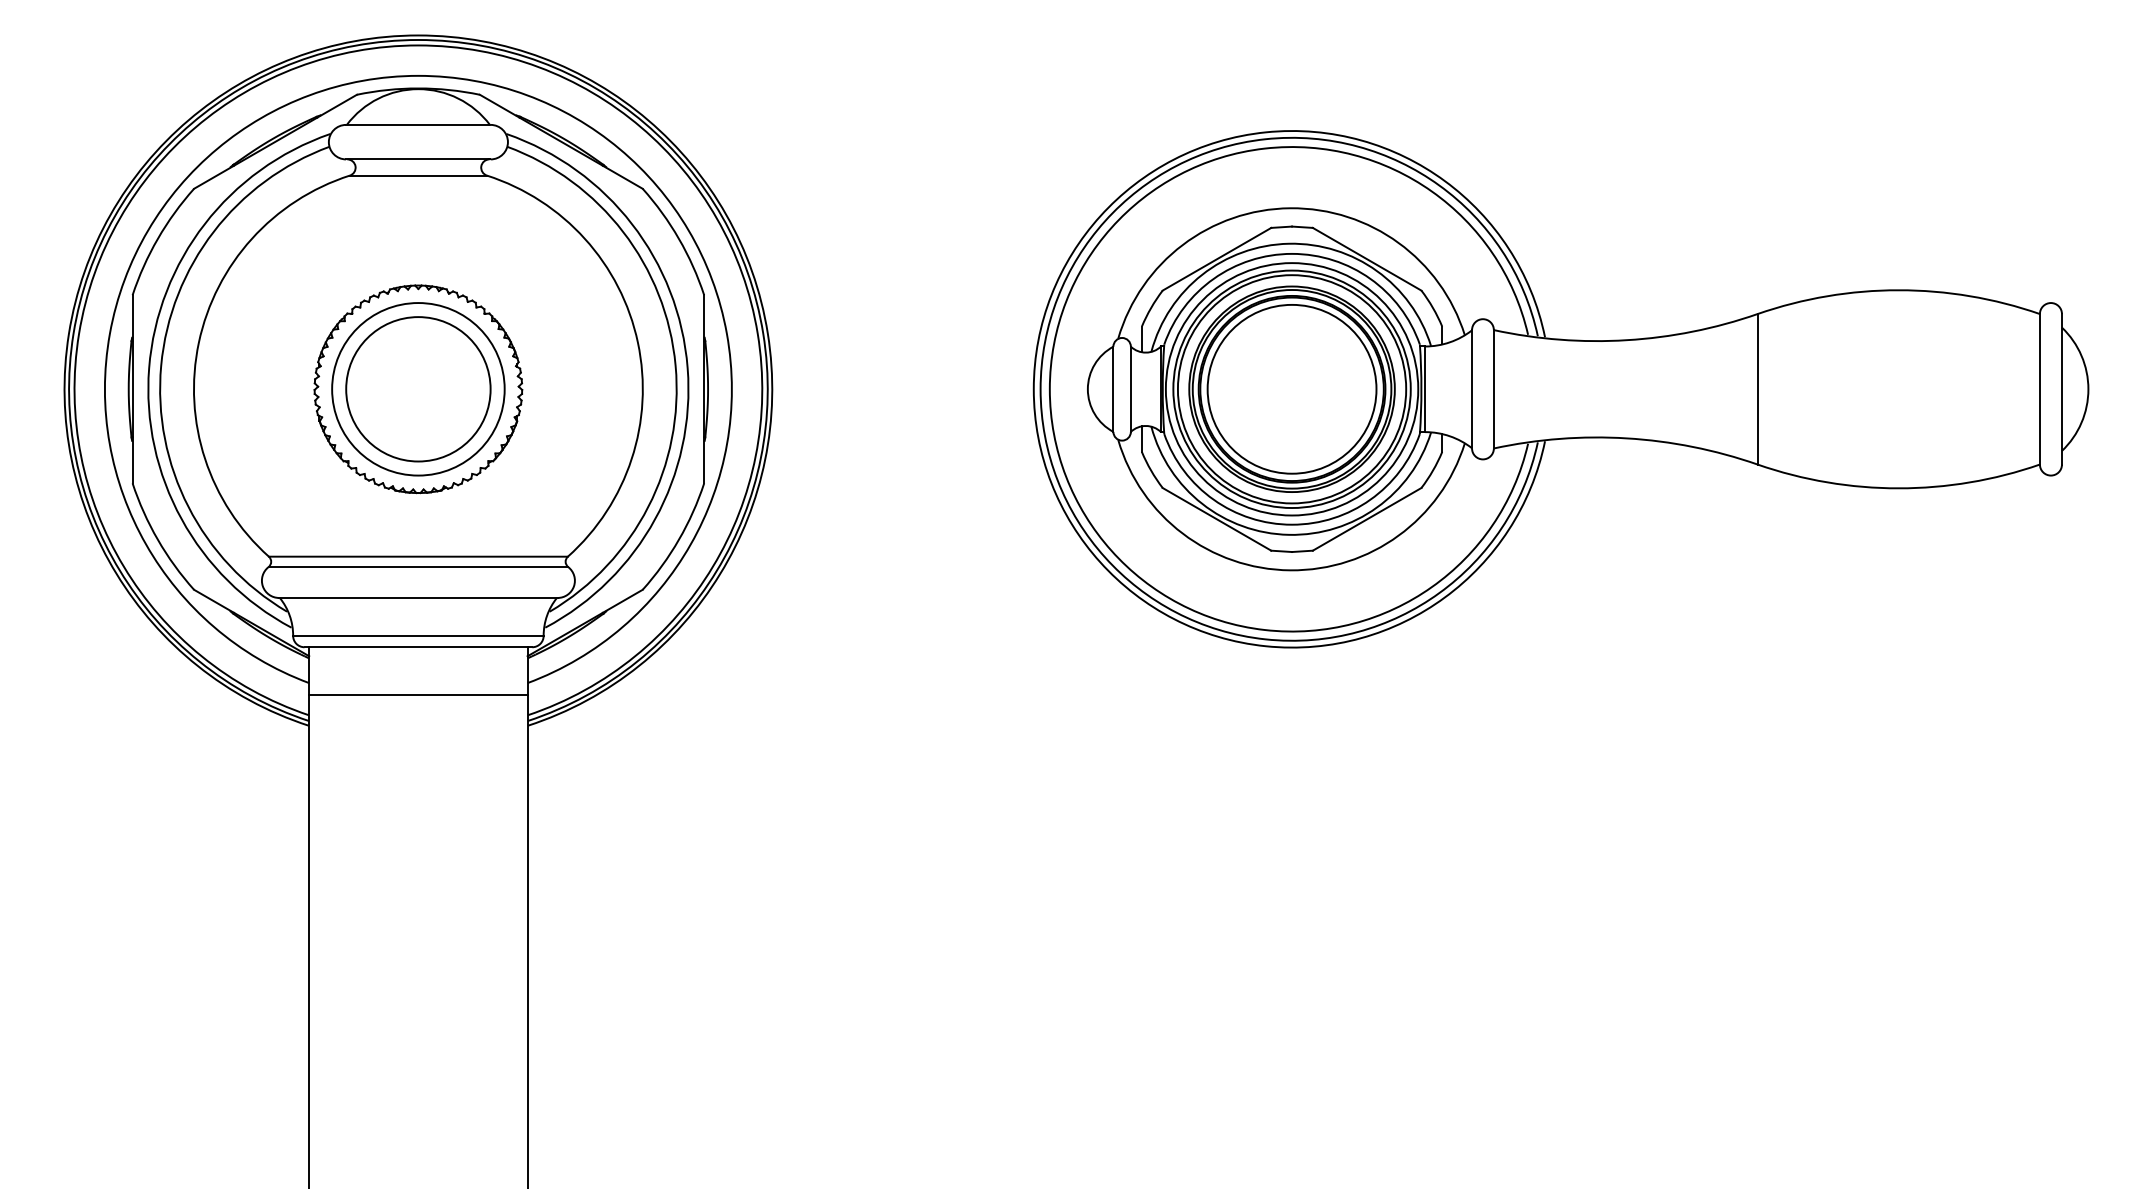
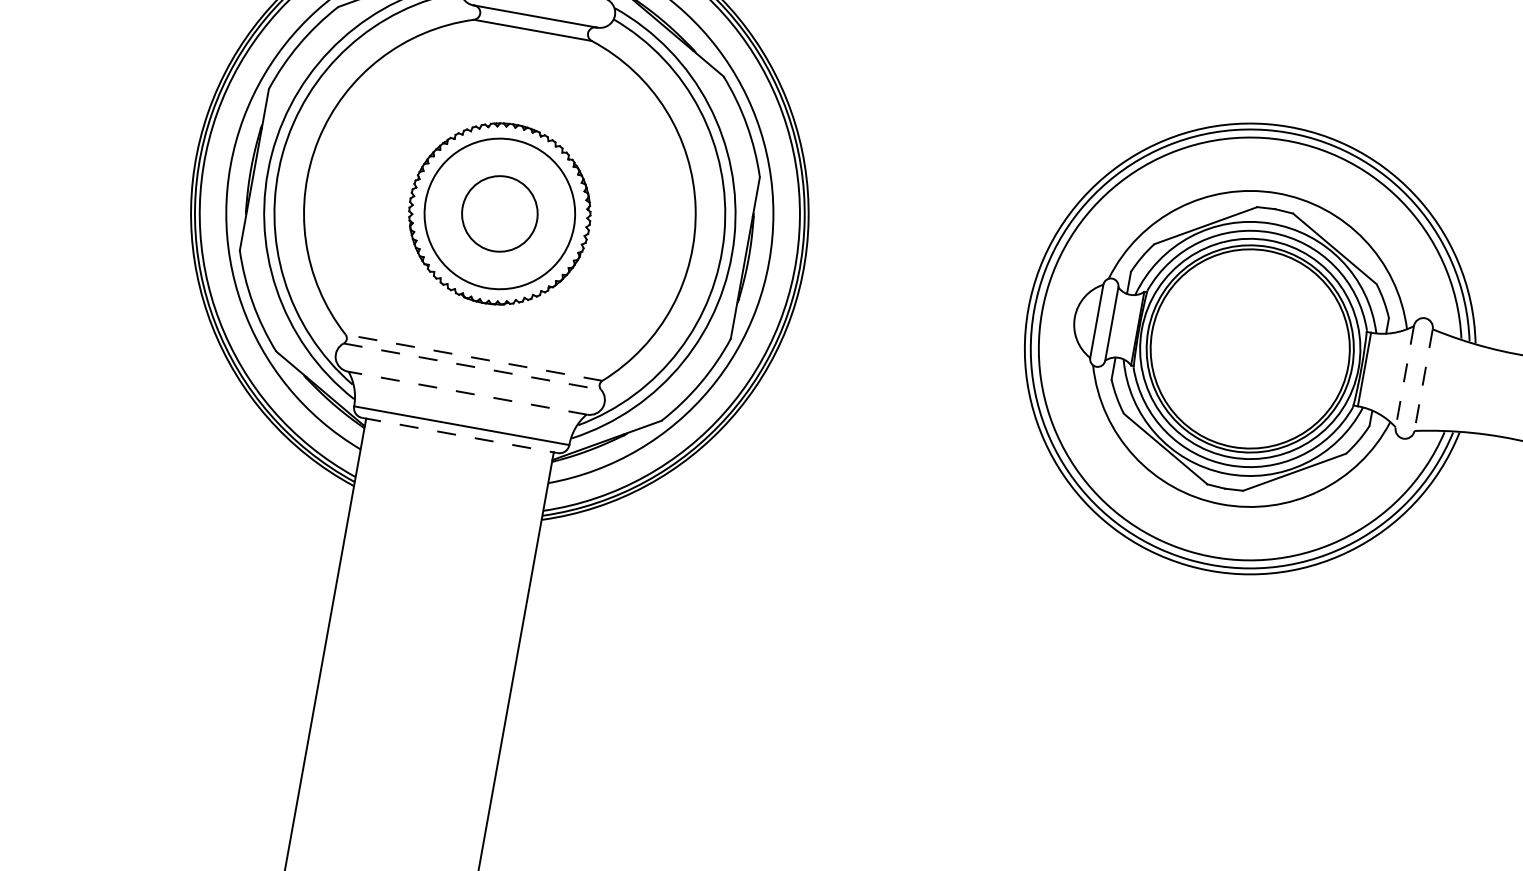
part: (1291, 388) -> (1249, 348), removed
circle: (418, 389) -> (499, 214), size x0.6
line: (1472, 389) -> (1405, 377), solid -> dashed
line: (1493, 389) -> (1423, 380), solid -> dashed
line: (417, 556) -> (473, 357), solid -> dashed
line: (418, 567) -> (472, 367), solid -> dashed
line: (417, 597) -> (466, 392), solid -> dashed
line: (418, 647) -> (460, 435), solid -> dashed
line: (418, 695) -> (452, 476), removed

